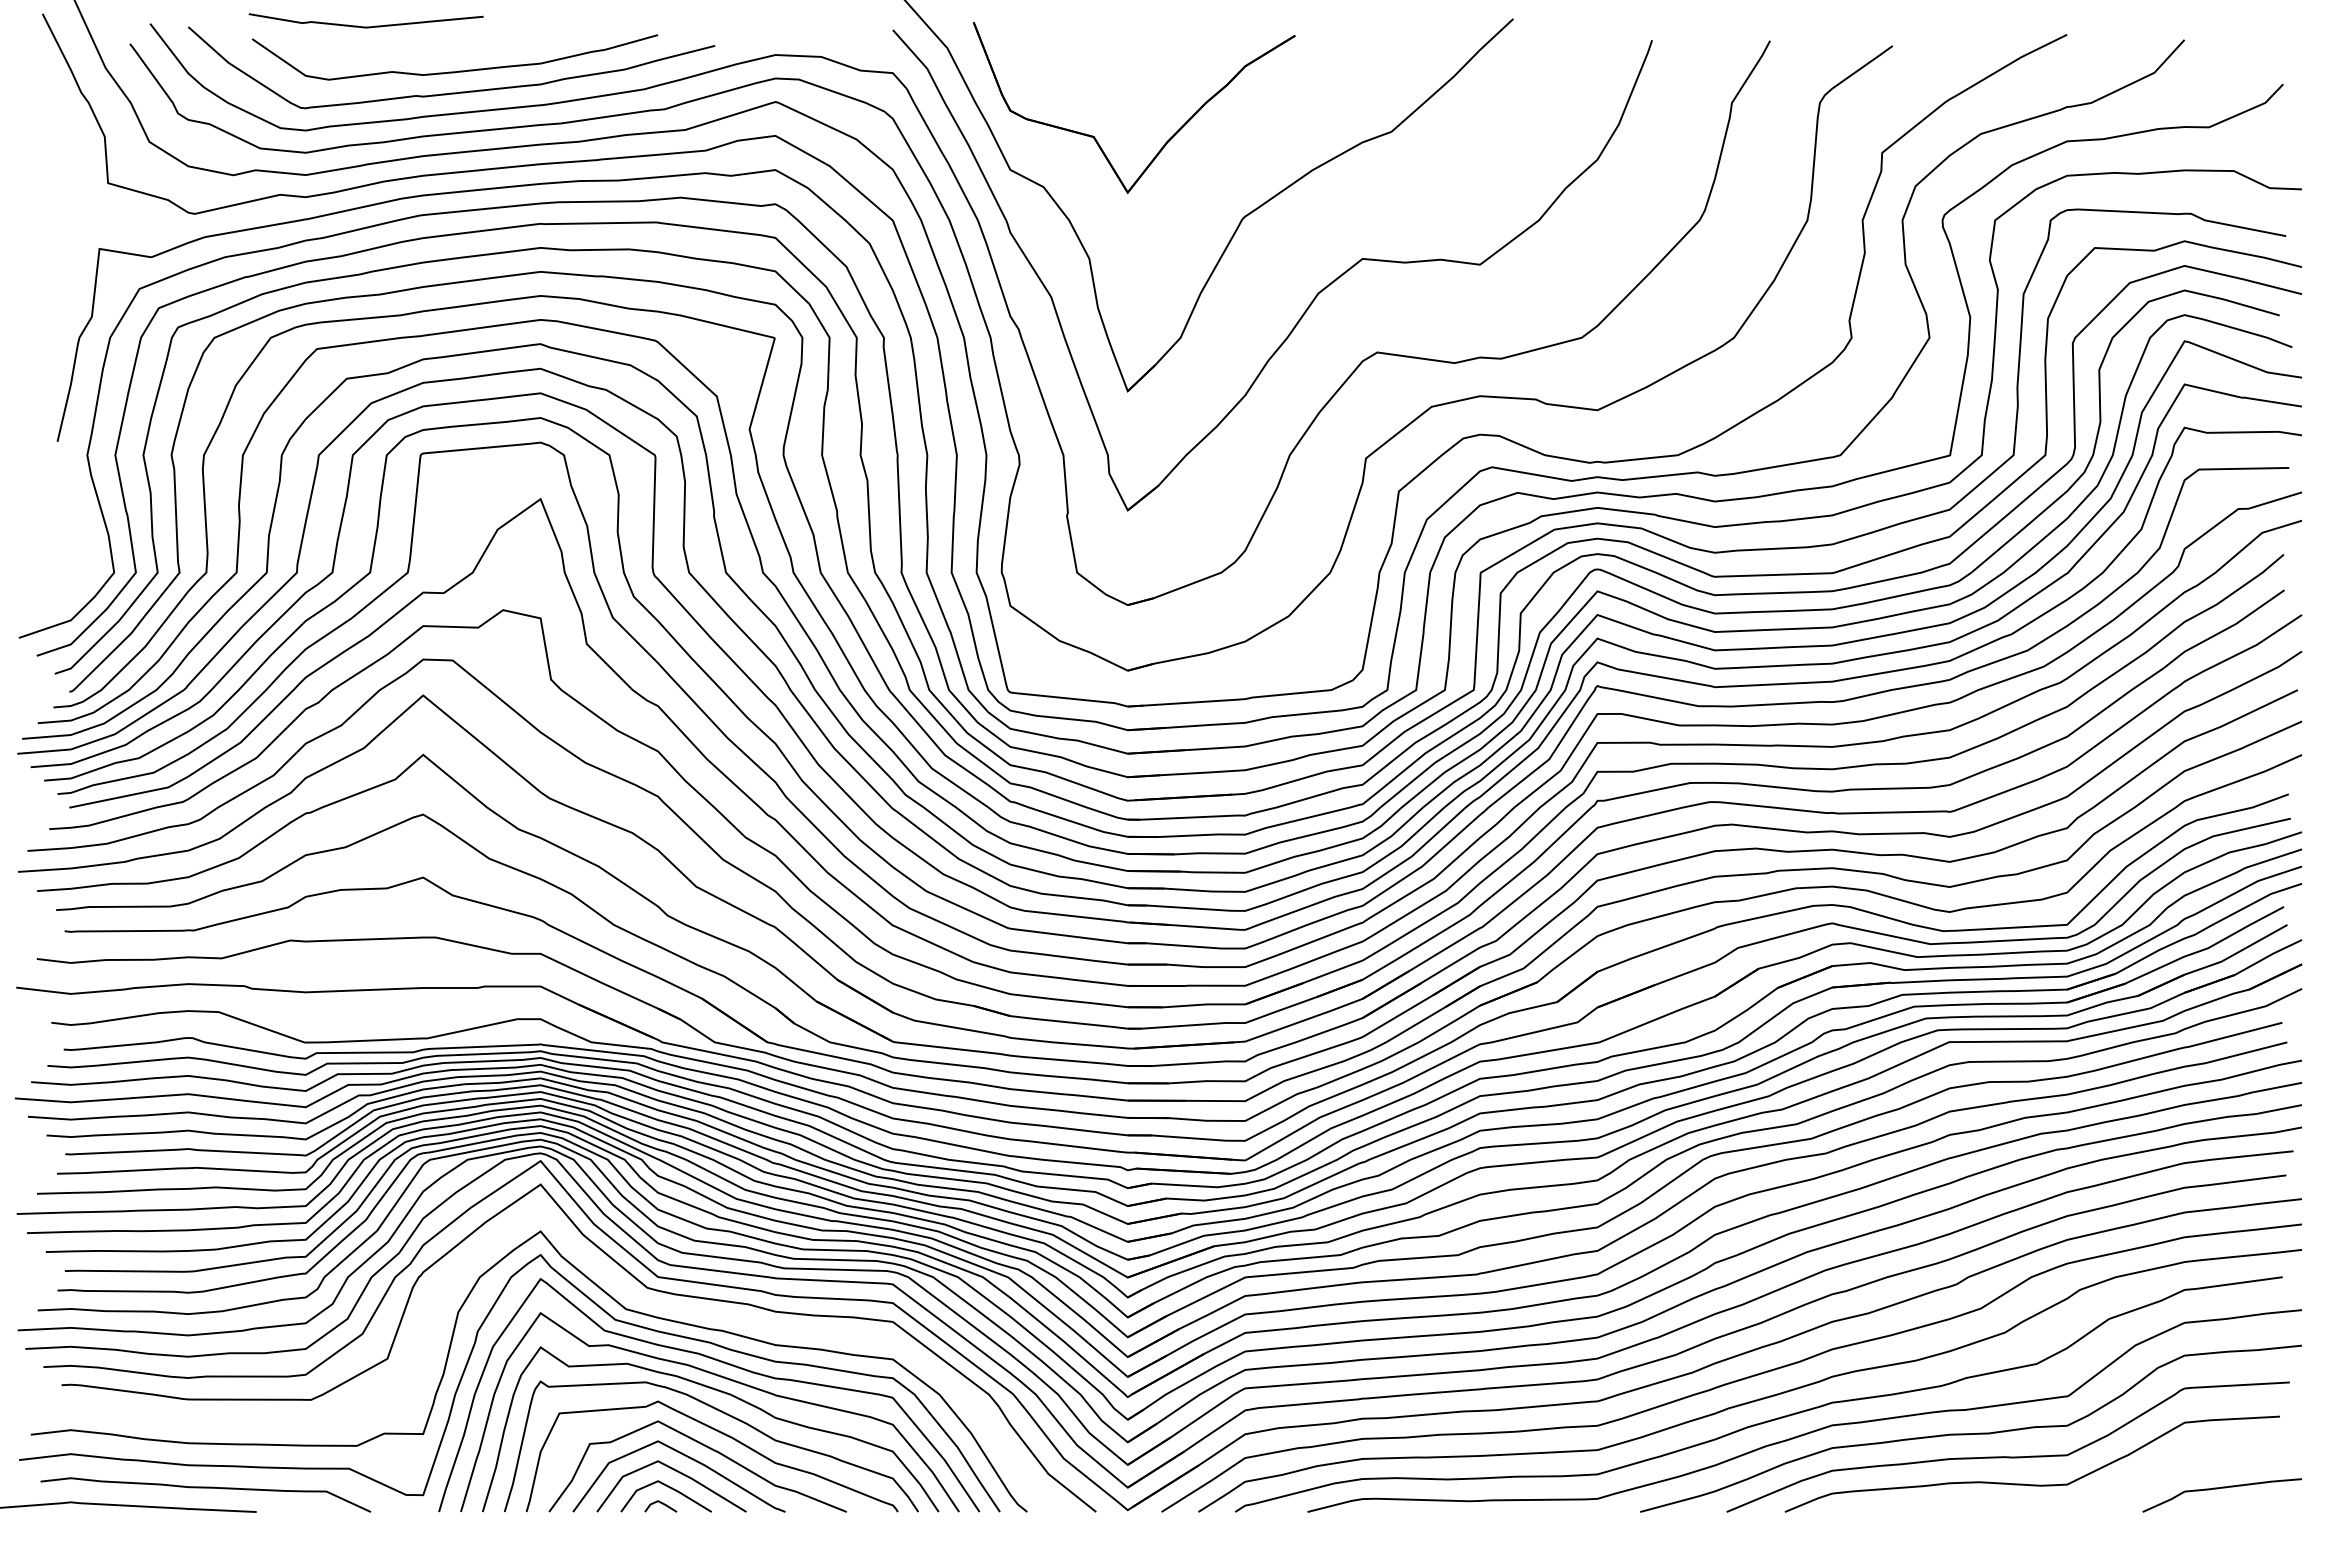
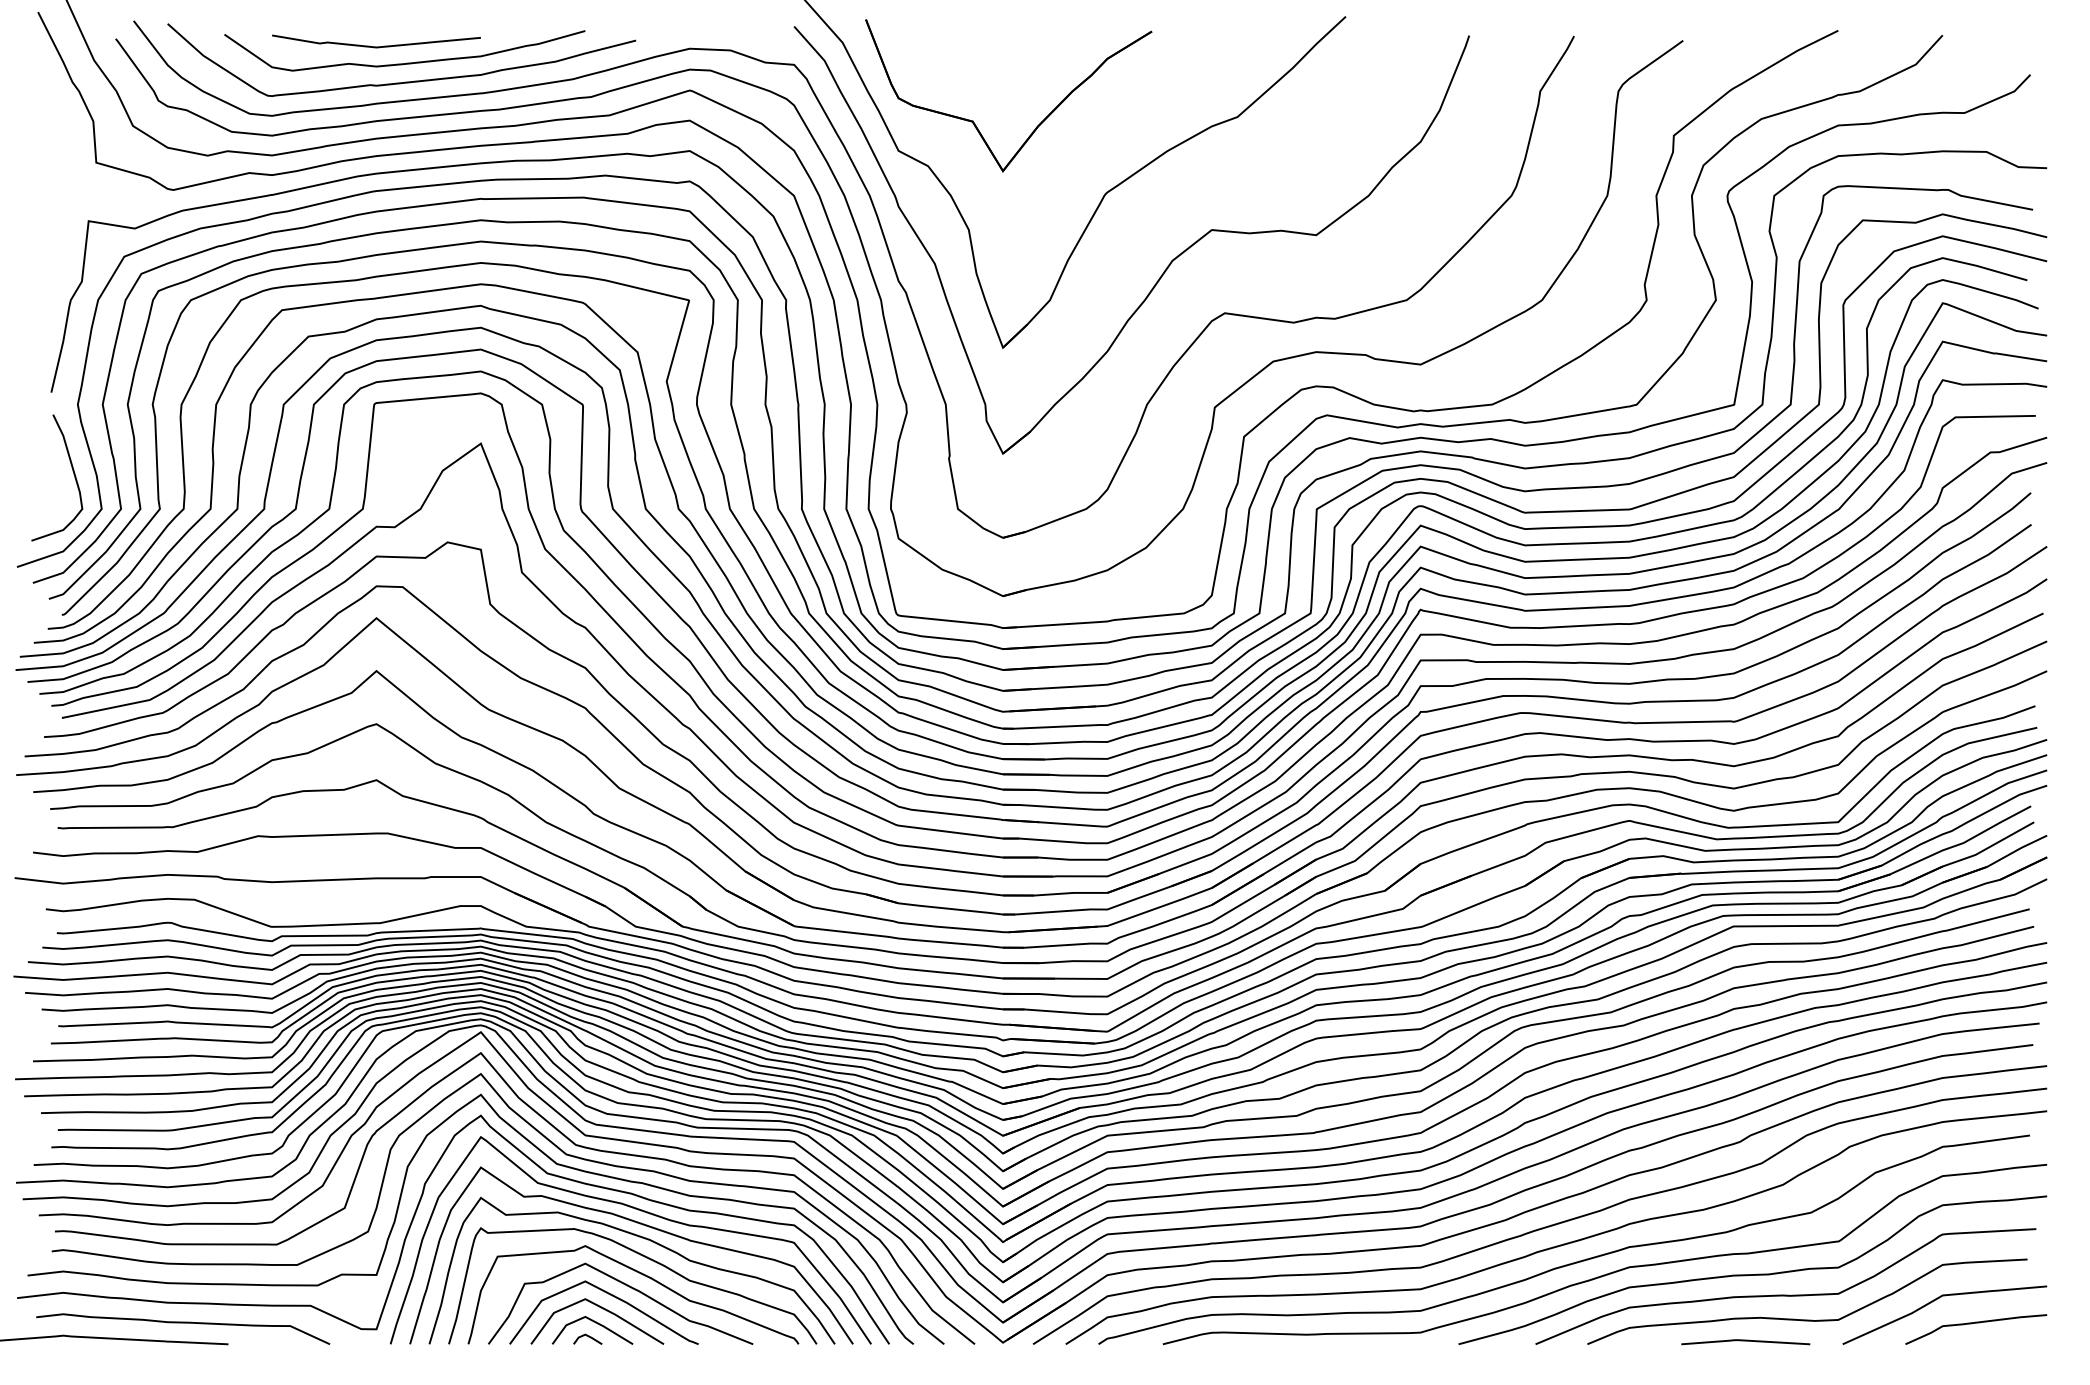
curve: (365, 26) -> (375, 46), moved
curve: (81, 530) -> (72, 471), added
curve: (622, 1288) -> (553, 1145), added
curve: (2177, 1462) -> (1936, 1300), added
line: (1962, 1508) -> (1745, 1341), added

